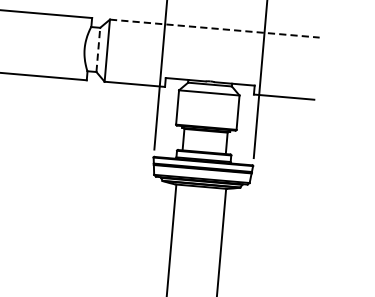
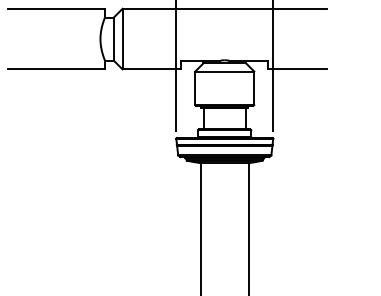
line: (215, 28) -> (225, 8), dashed -> solid
line: (97, 50) -> (113, 39), dashed -> solid

